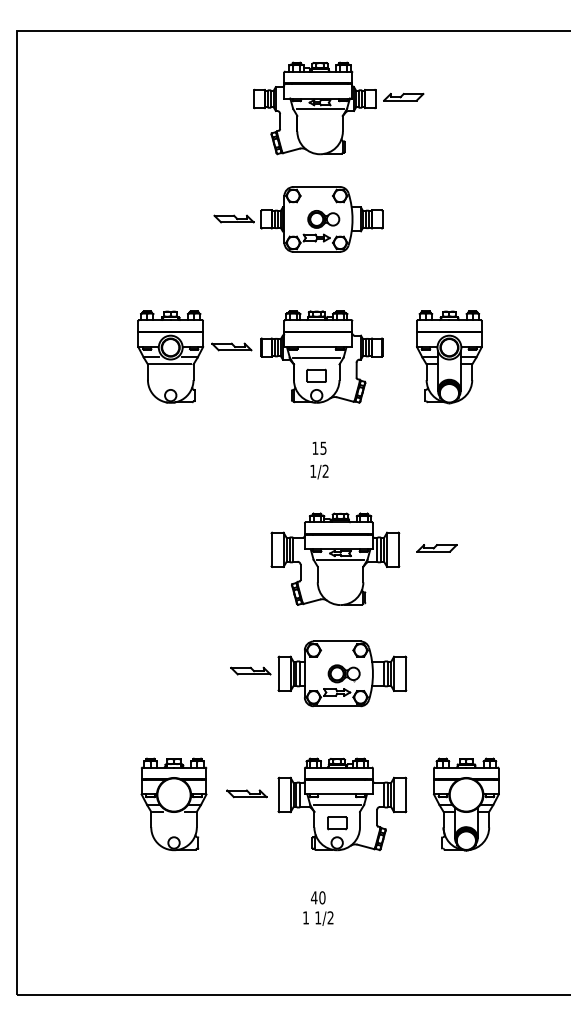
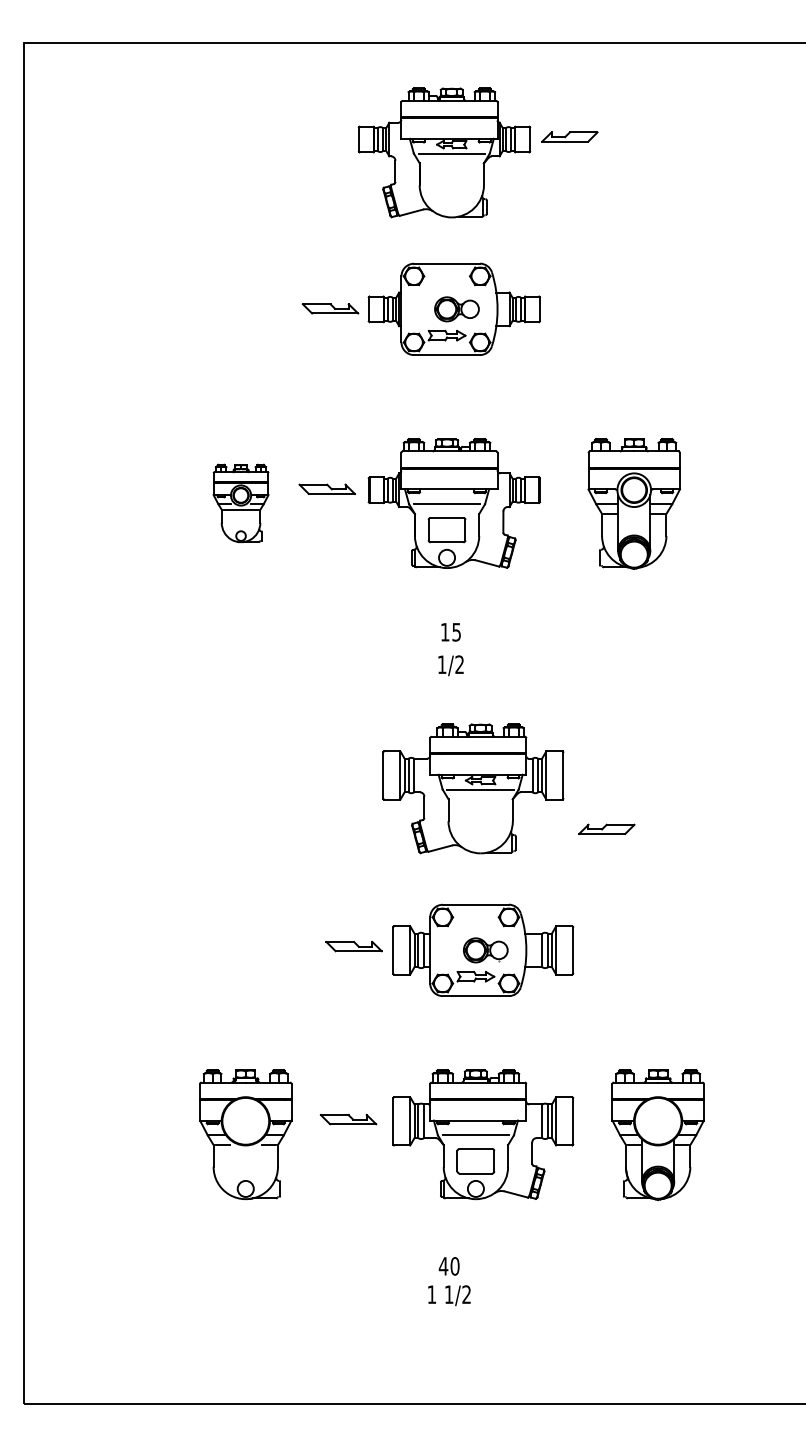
part: (170, 357) -> (240, 503), size x0.6
part: (316, 375) -> (446, 529), size x1.4
part: (436, 548) -> (606, 829), moved
part: (336, 822) -> (475, 1160), size x1.4

